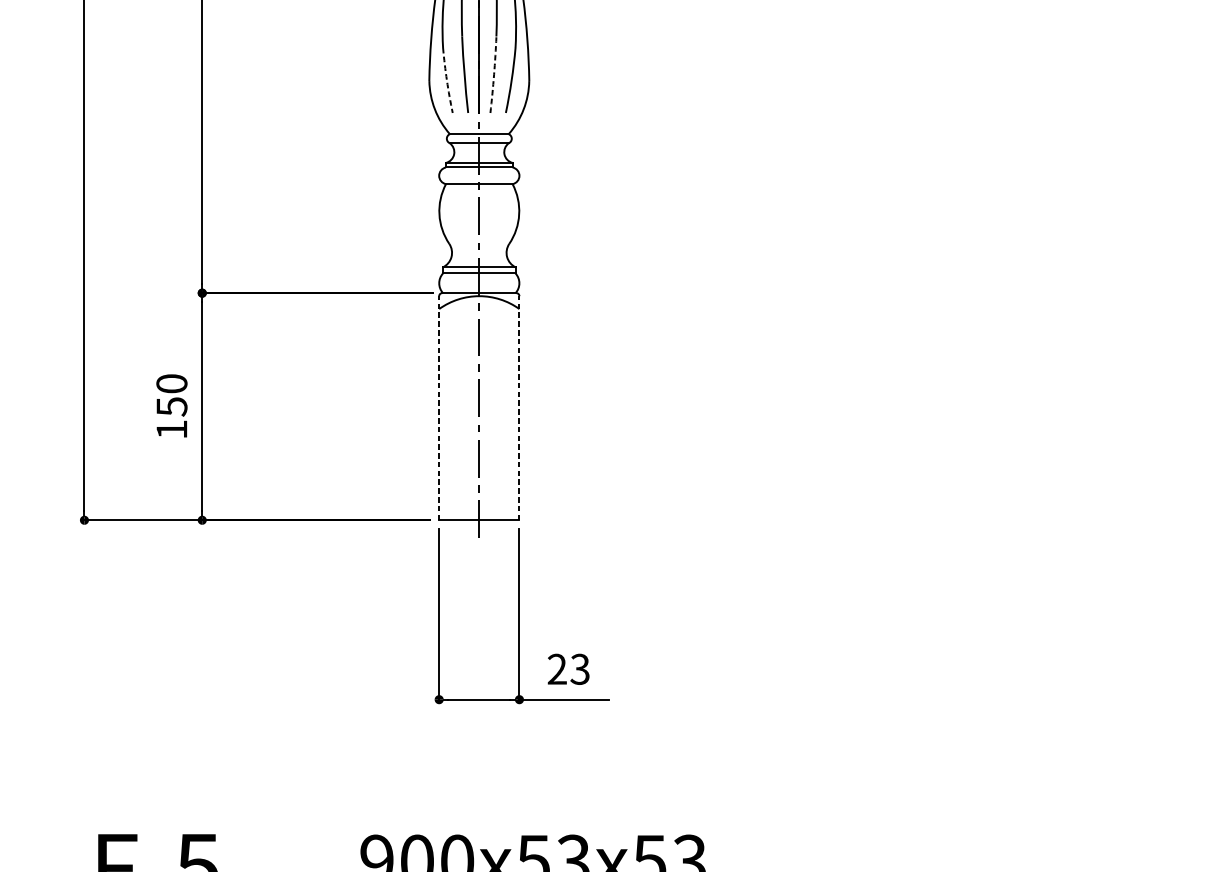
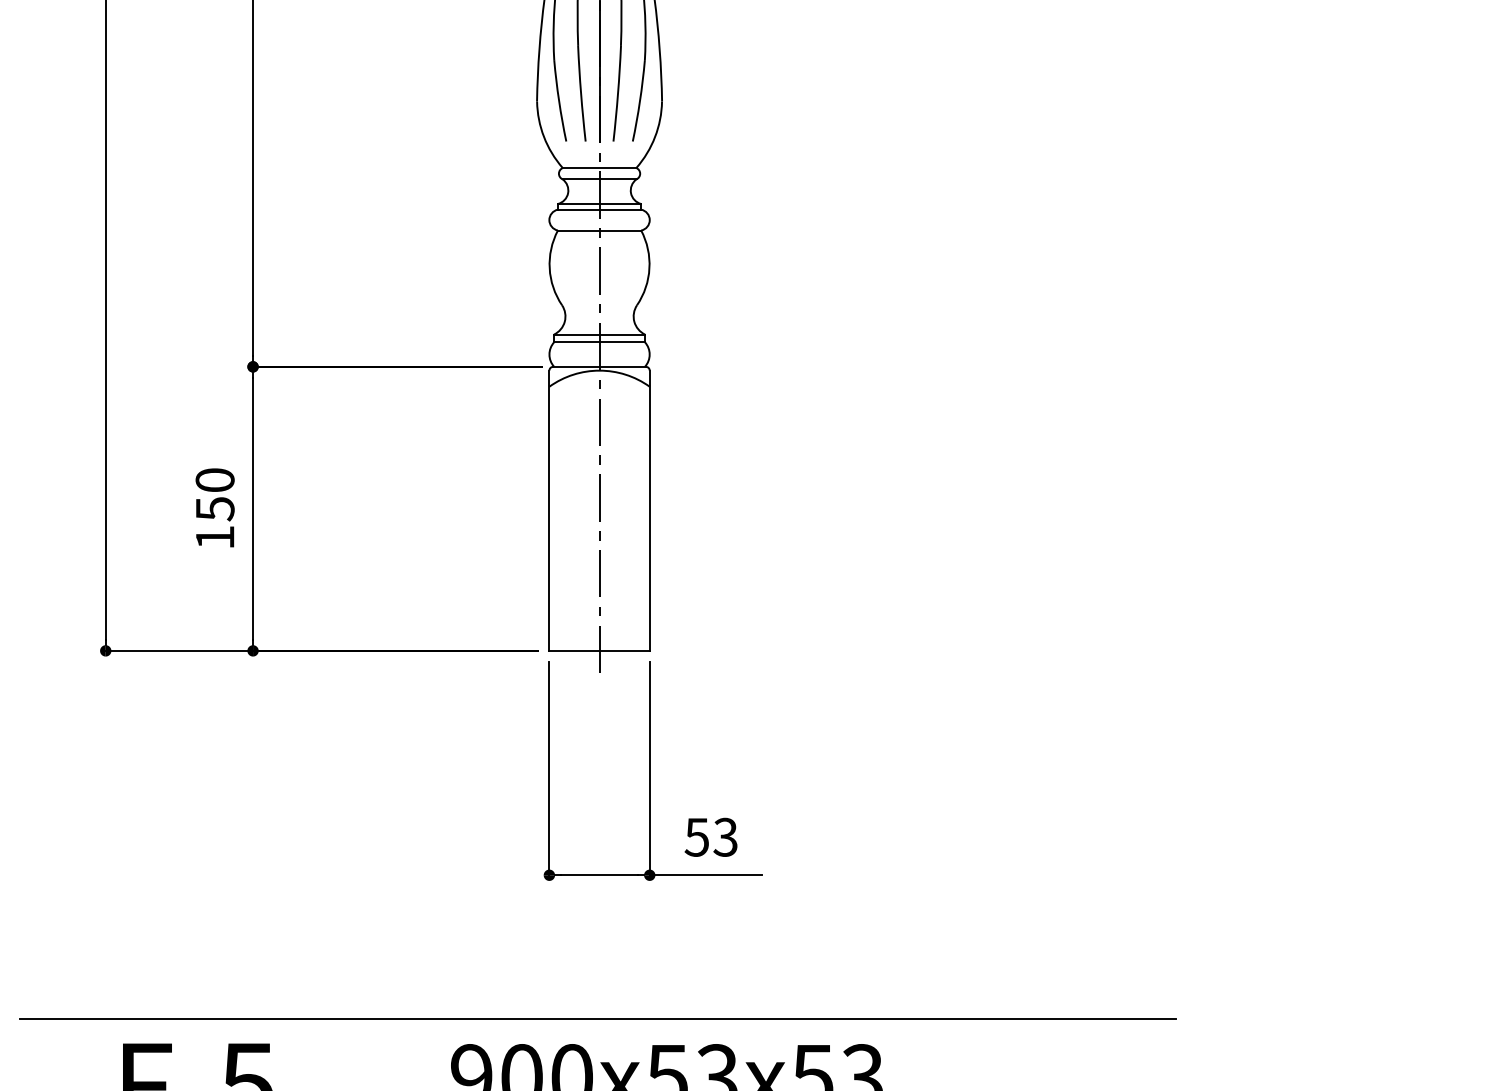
arc: (494, 74) -> (618, 93), dashed -> solid
arc: (447, 80) -> (559, 101), dashed -> solid
line: (439, 408) -> (549, 510), dashed -> solid
line: (519, 408) -> (649, 510), dashed -> solid
text: (556, 668) -> (696, 836), 23 -> 53
line: (477, 814) -> (597, 1018), added

